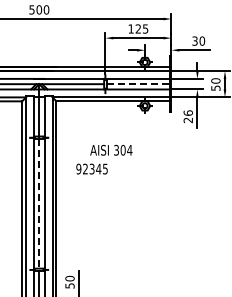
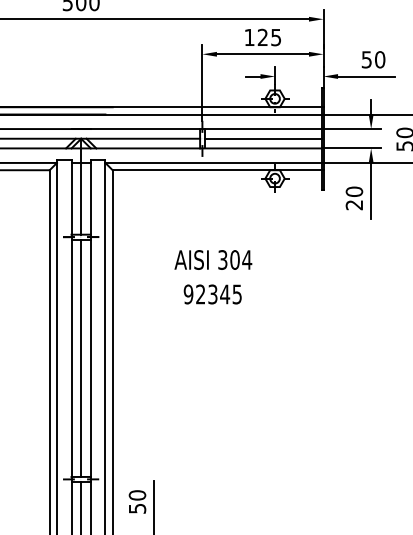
text: (194, 40) -> (365, 58), 30 -> 50
line: (138, 84) -> (263, 139), dashed -> solid
text: (187, 112) -> (352, 190), 26 -> 20
text: (91, 168) -> (211, 293), moved
line: (39, 203) -> (81, 357), dashed -> solid

